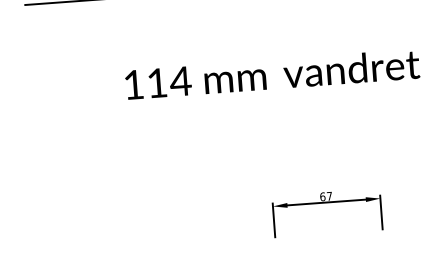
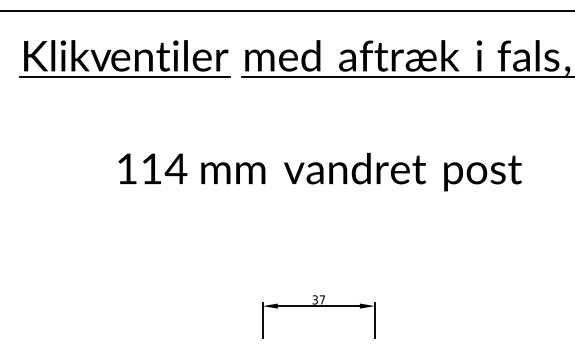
text: (322, 196) -> (315, 299), 67 -> 37

